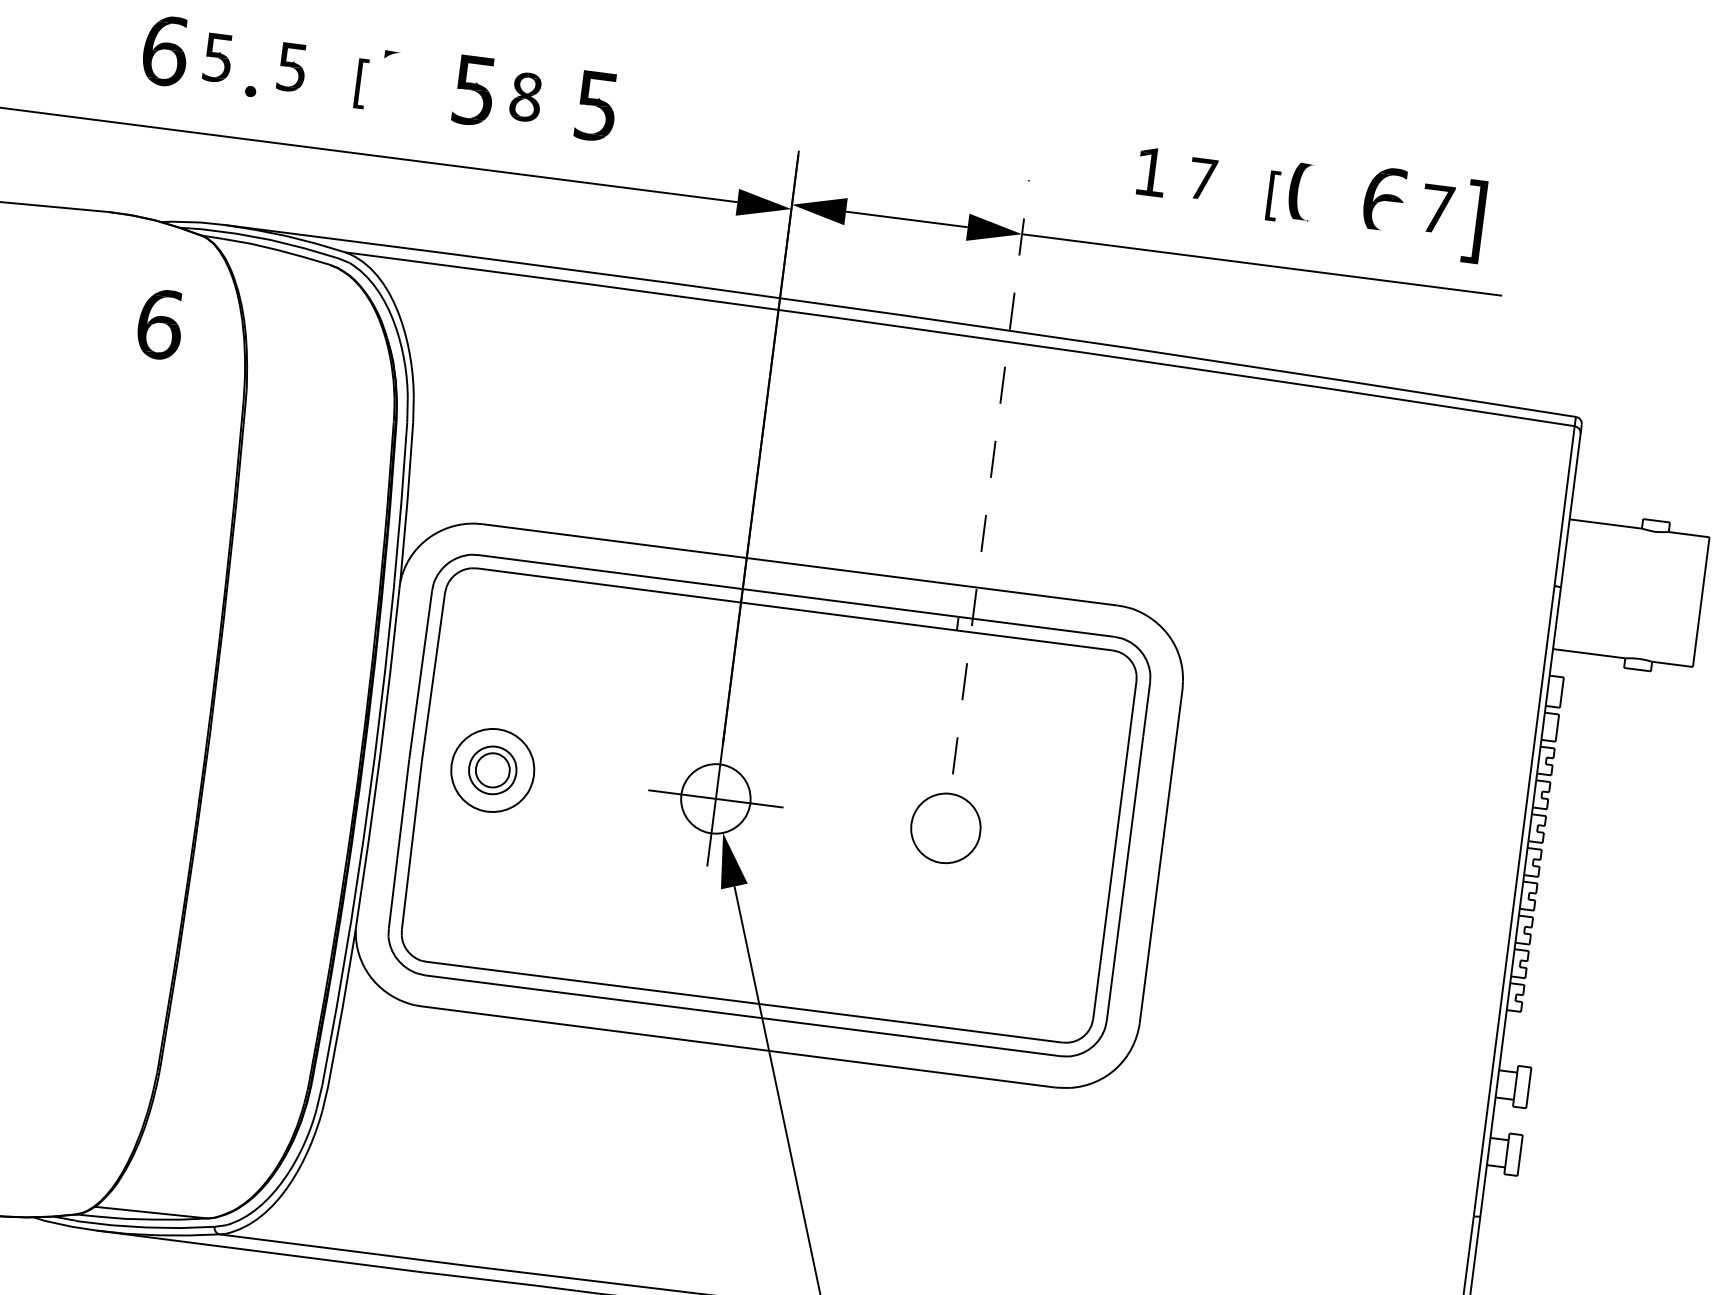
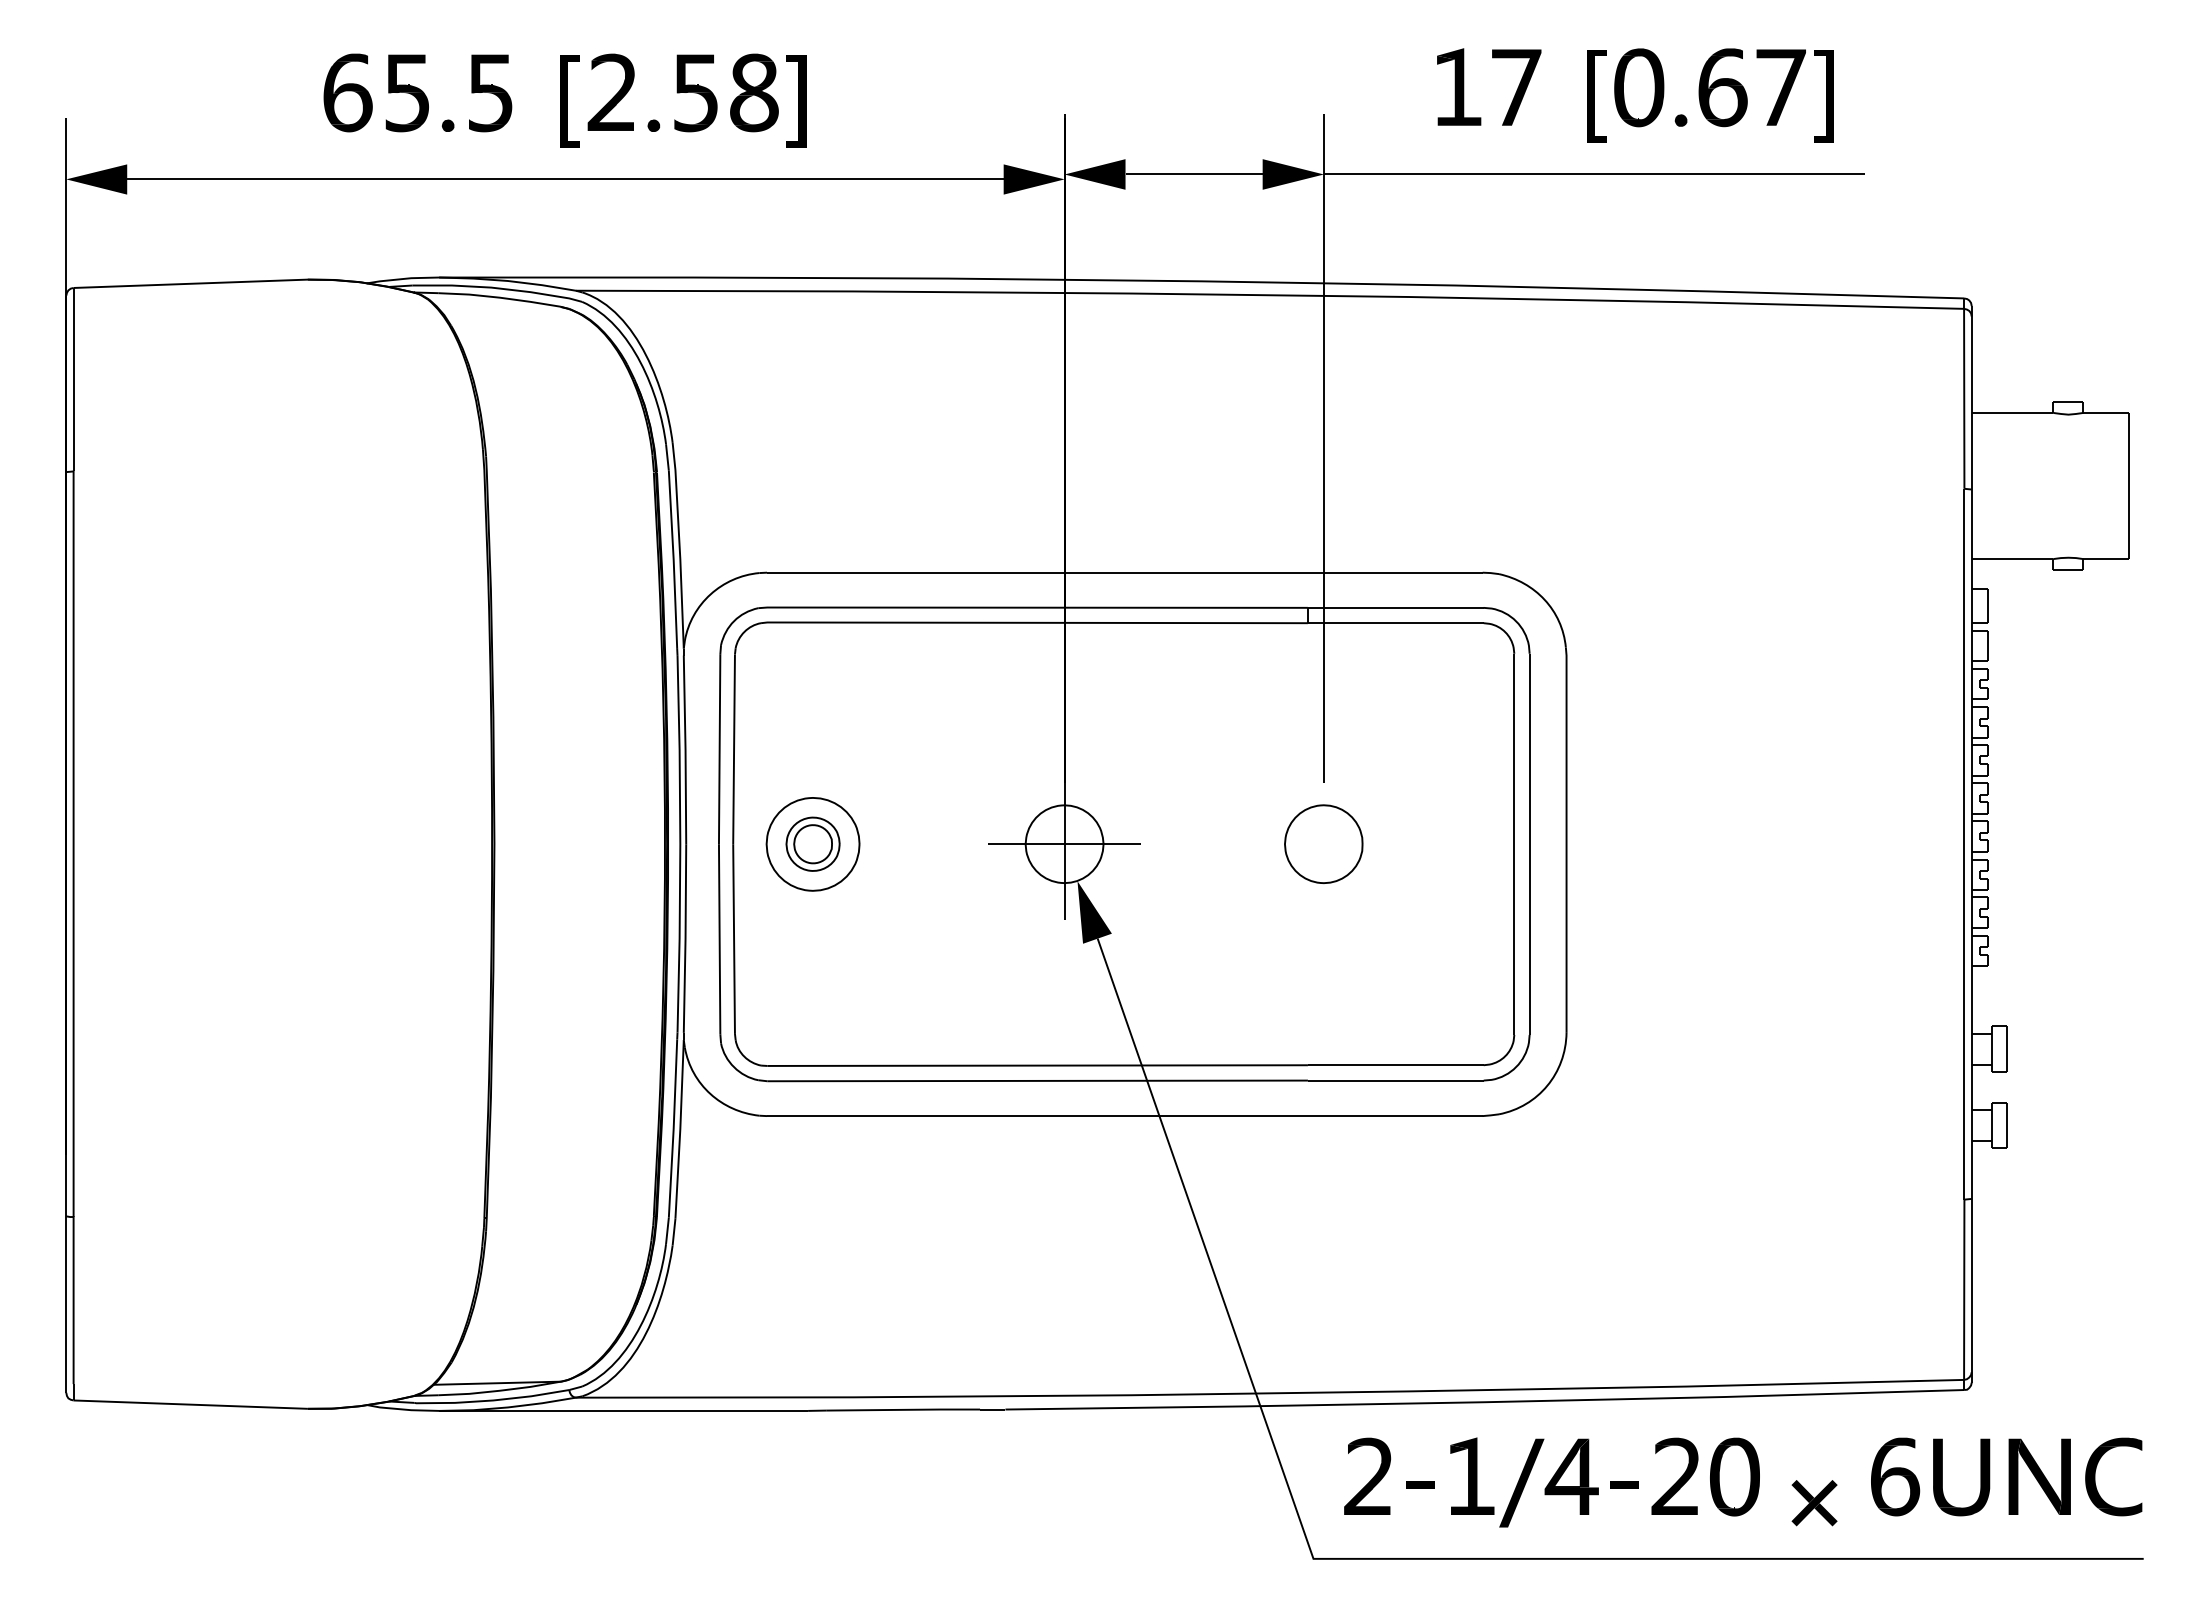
part: (217, 58) -> (406, 93), size x1.43
part: (291, 67) -> (490, 93), size x1.43
fill: (398, 79) -> (610, 91), added
part: (361, 83) -> (569, 101), size x1.67
part: (526, 96) -> (754, 92), size x1.43
part: (596, 106) -> (833, 93), removed
fill: (562, 109) -> (796, 101), added
fill: (432, 114) -> (653, 125), added
part: (1152, 171) -> (1459, 86), size x1.43
part: (1202, 178) -> (1516, 87), size x1.67
fill: (1314, 193) -> (1642, 87), added
part: (1272, 196) -> (1596, 96), size x1.67
part: (1436, 208) -> (1780, 87), size x1.43
fill: (1386, 219) -> (1726, 106), added
fill: (1344, 226) -> (1680, 120), added
part: (159, 323) -> (380, 396), removed
line: (990, 477) -> (1323, 448), dashed -> solid

